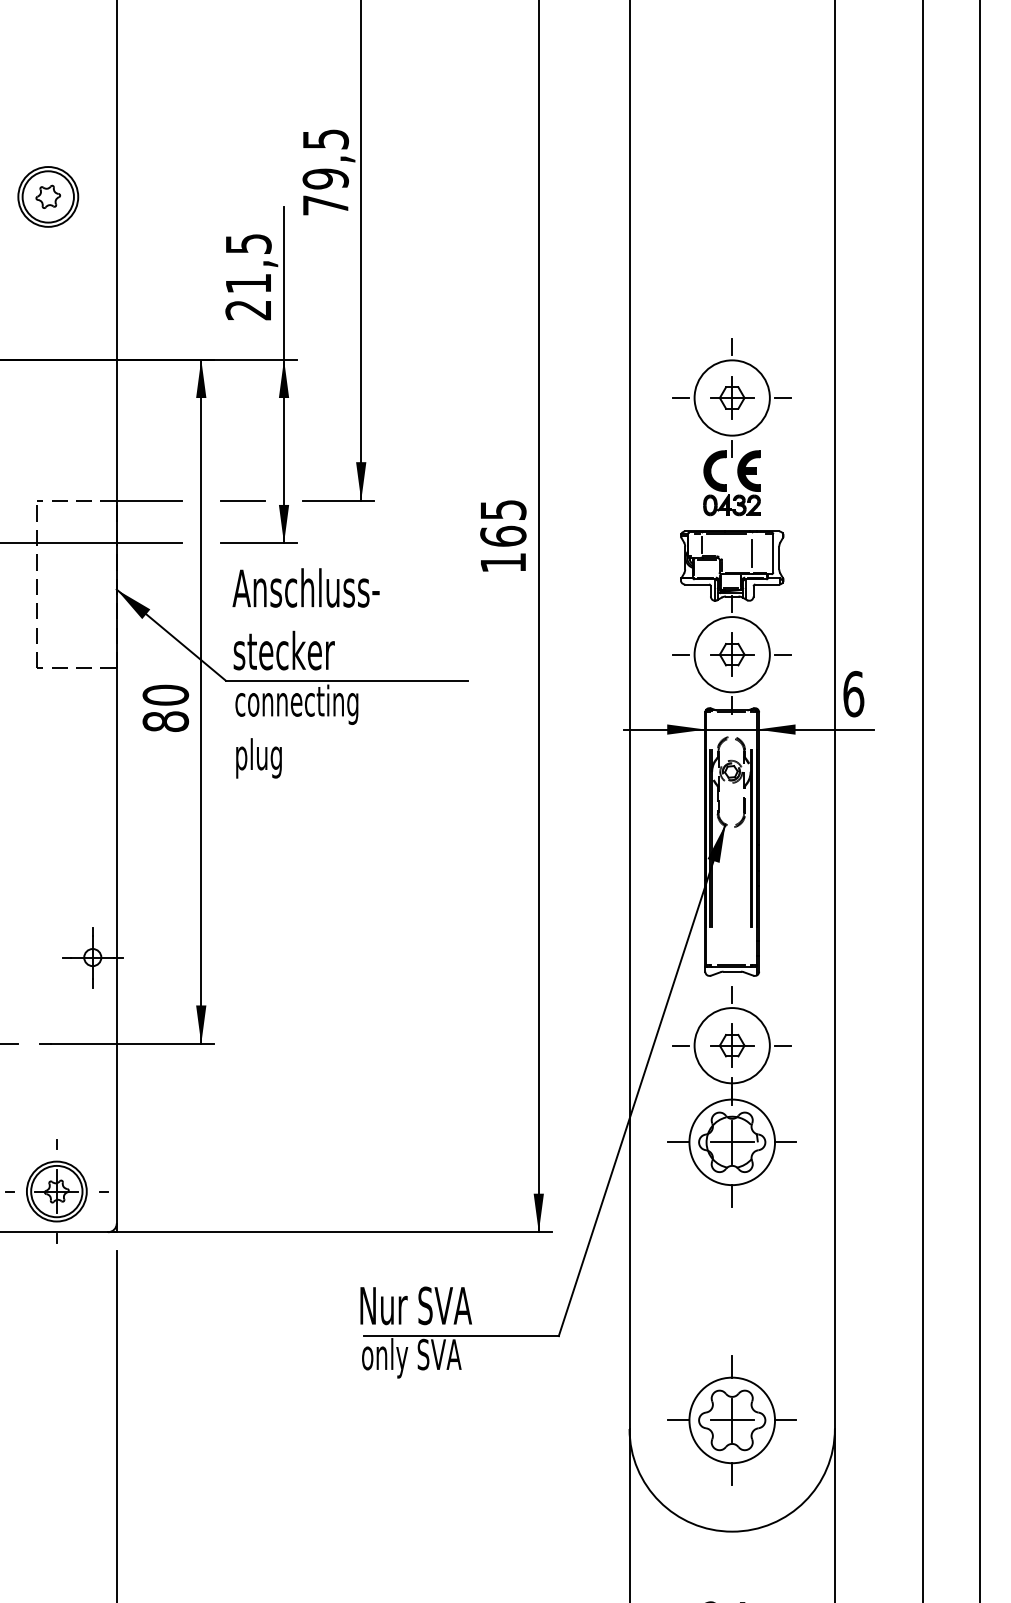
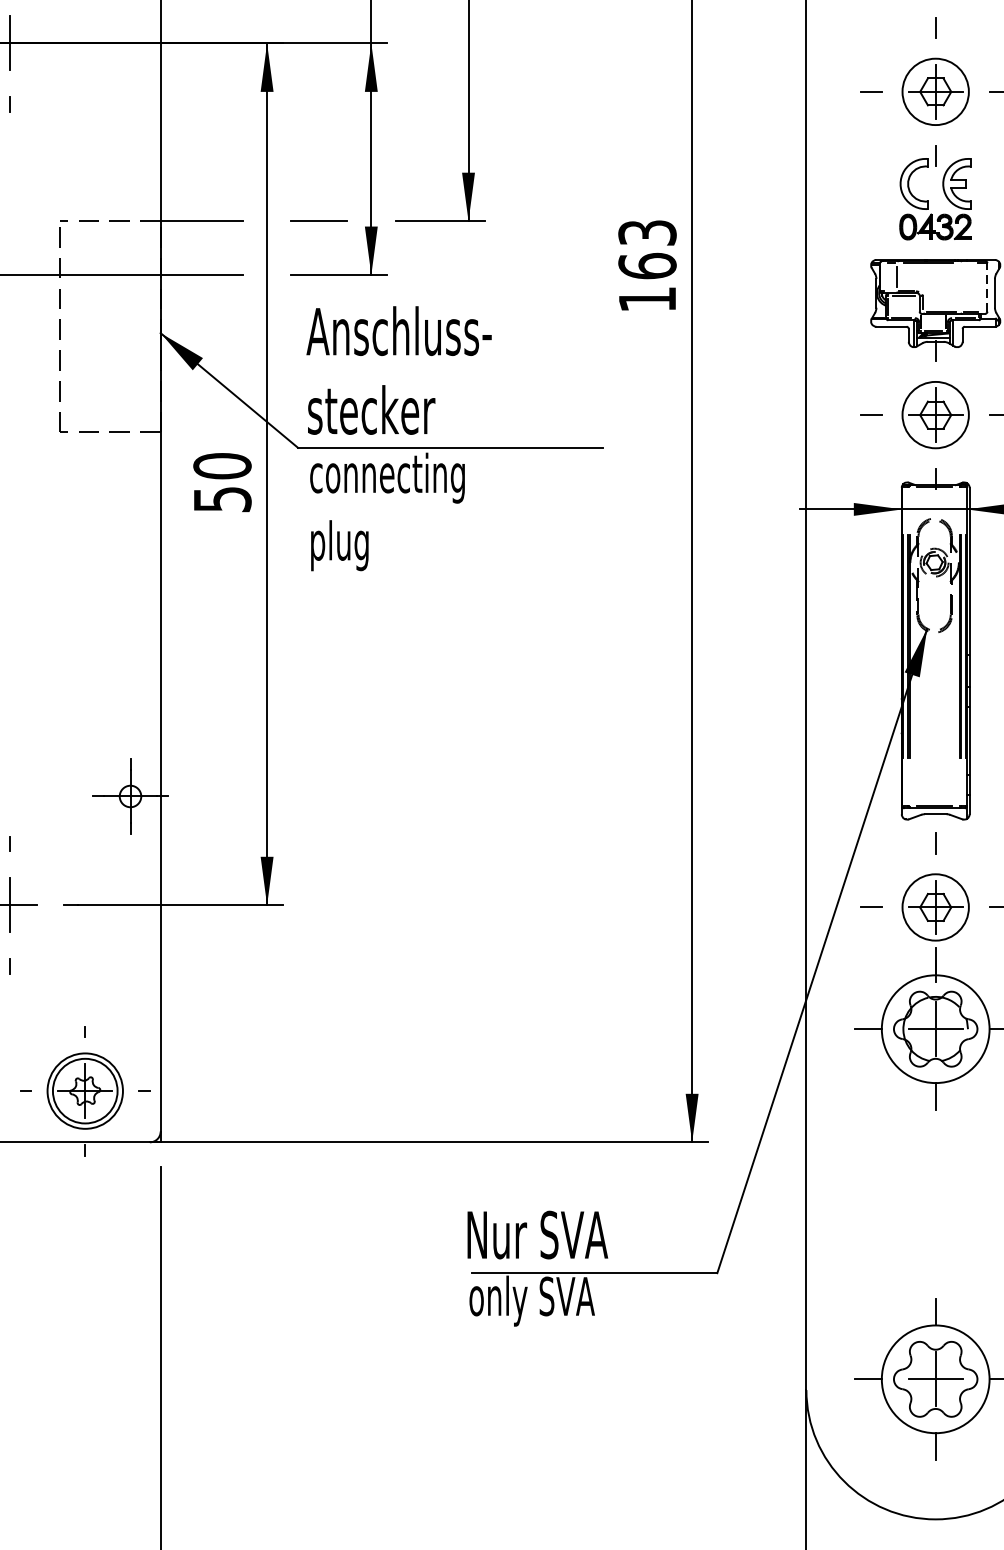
circle: (731, 397) -> (934, 91), size x0.7
fill: (715, 471) -> (914, 184), removed
fill: (749, 471) -> (957, 184), removed
text: (502, 509) -> (646, 232), 165 -> 163
line: (751, 552) -> (959, 286), removed
line: (773, 552) -> (987, 286), solid -> dashed
circle: (731, 654) -> (934, 414), size x0.7
text: (165, 721) -> (222, 499), 80 -> 50
circle: (731, 1045) -> (934, 907), size x0.7

